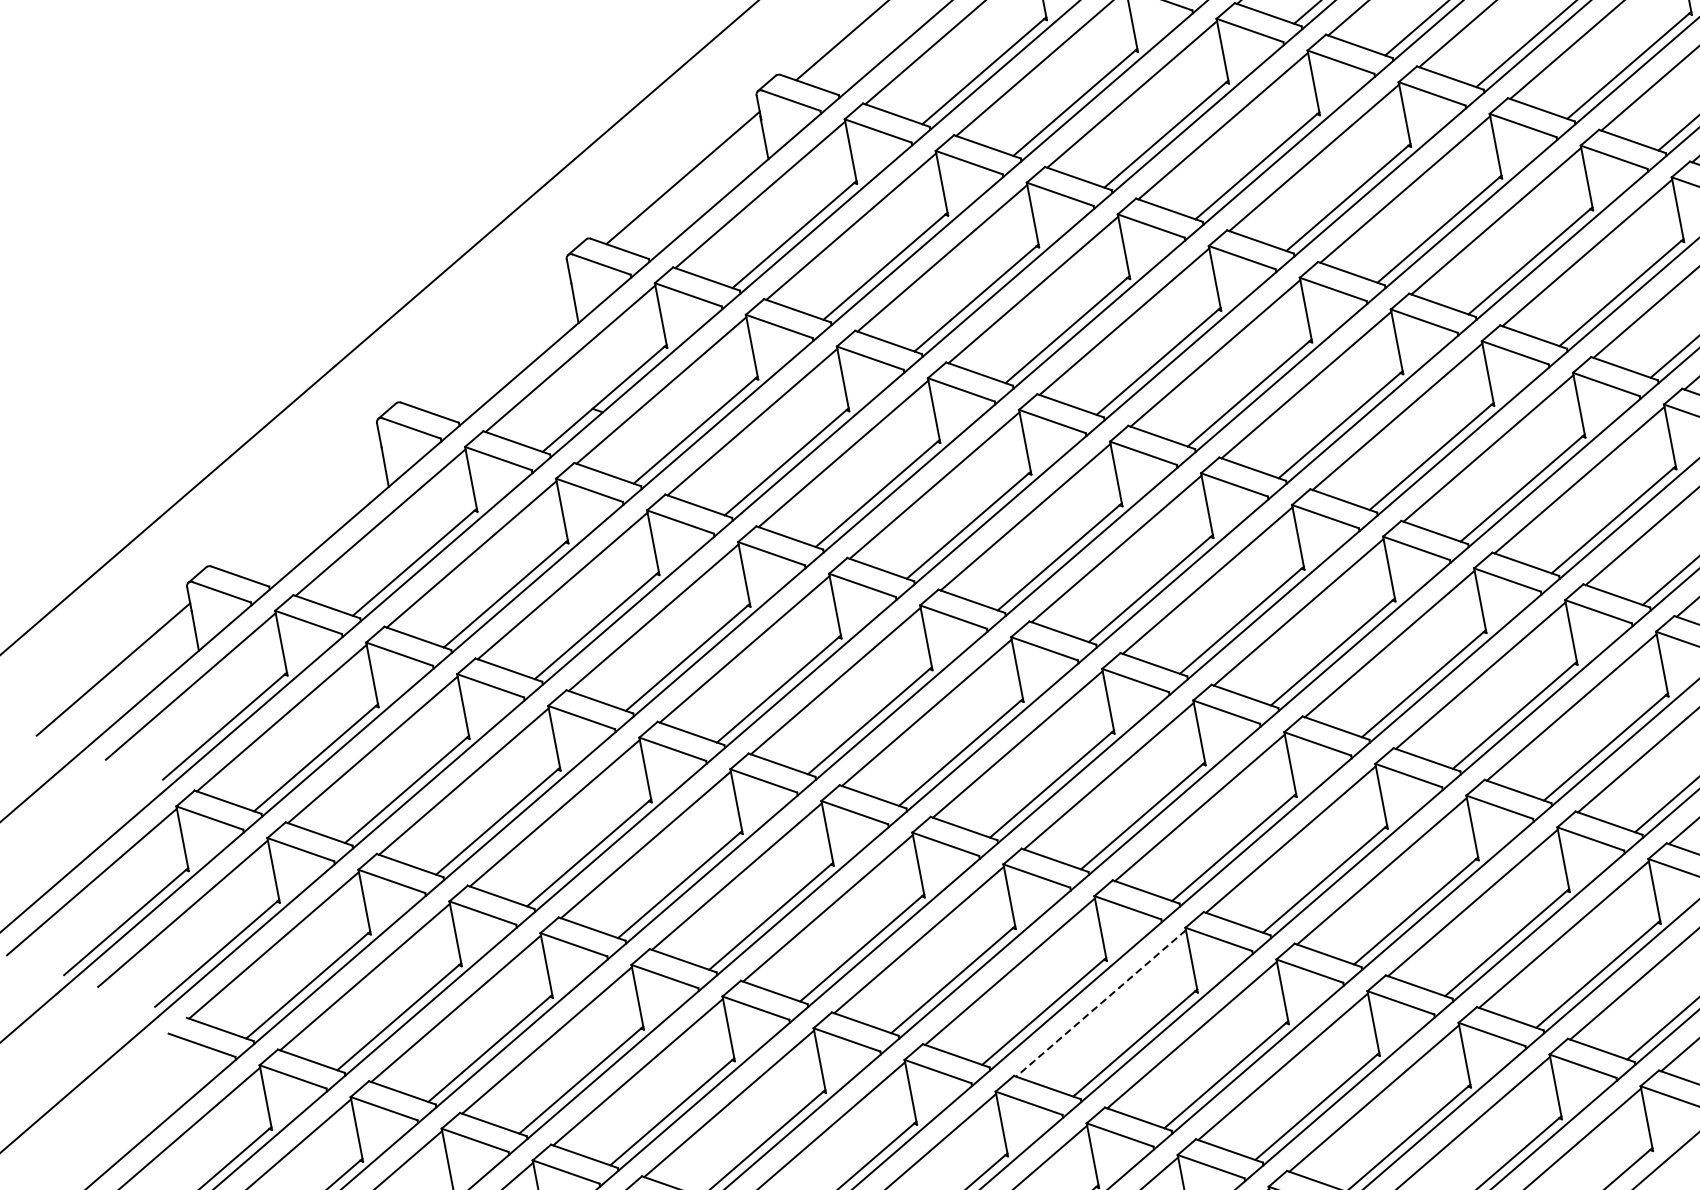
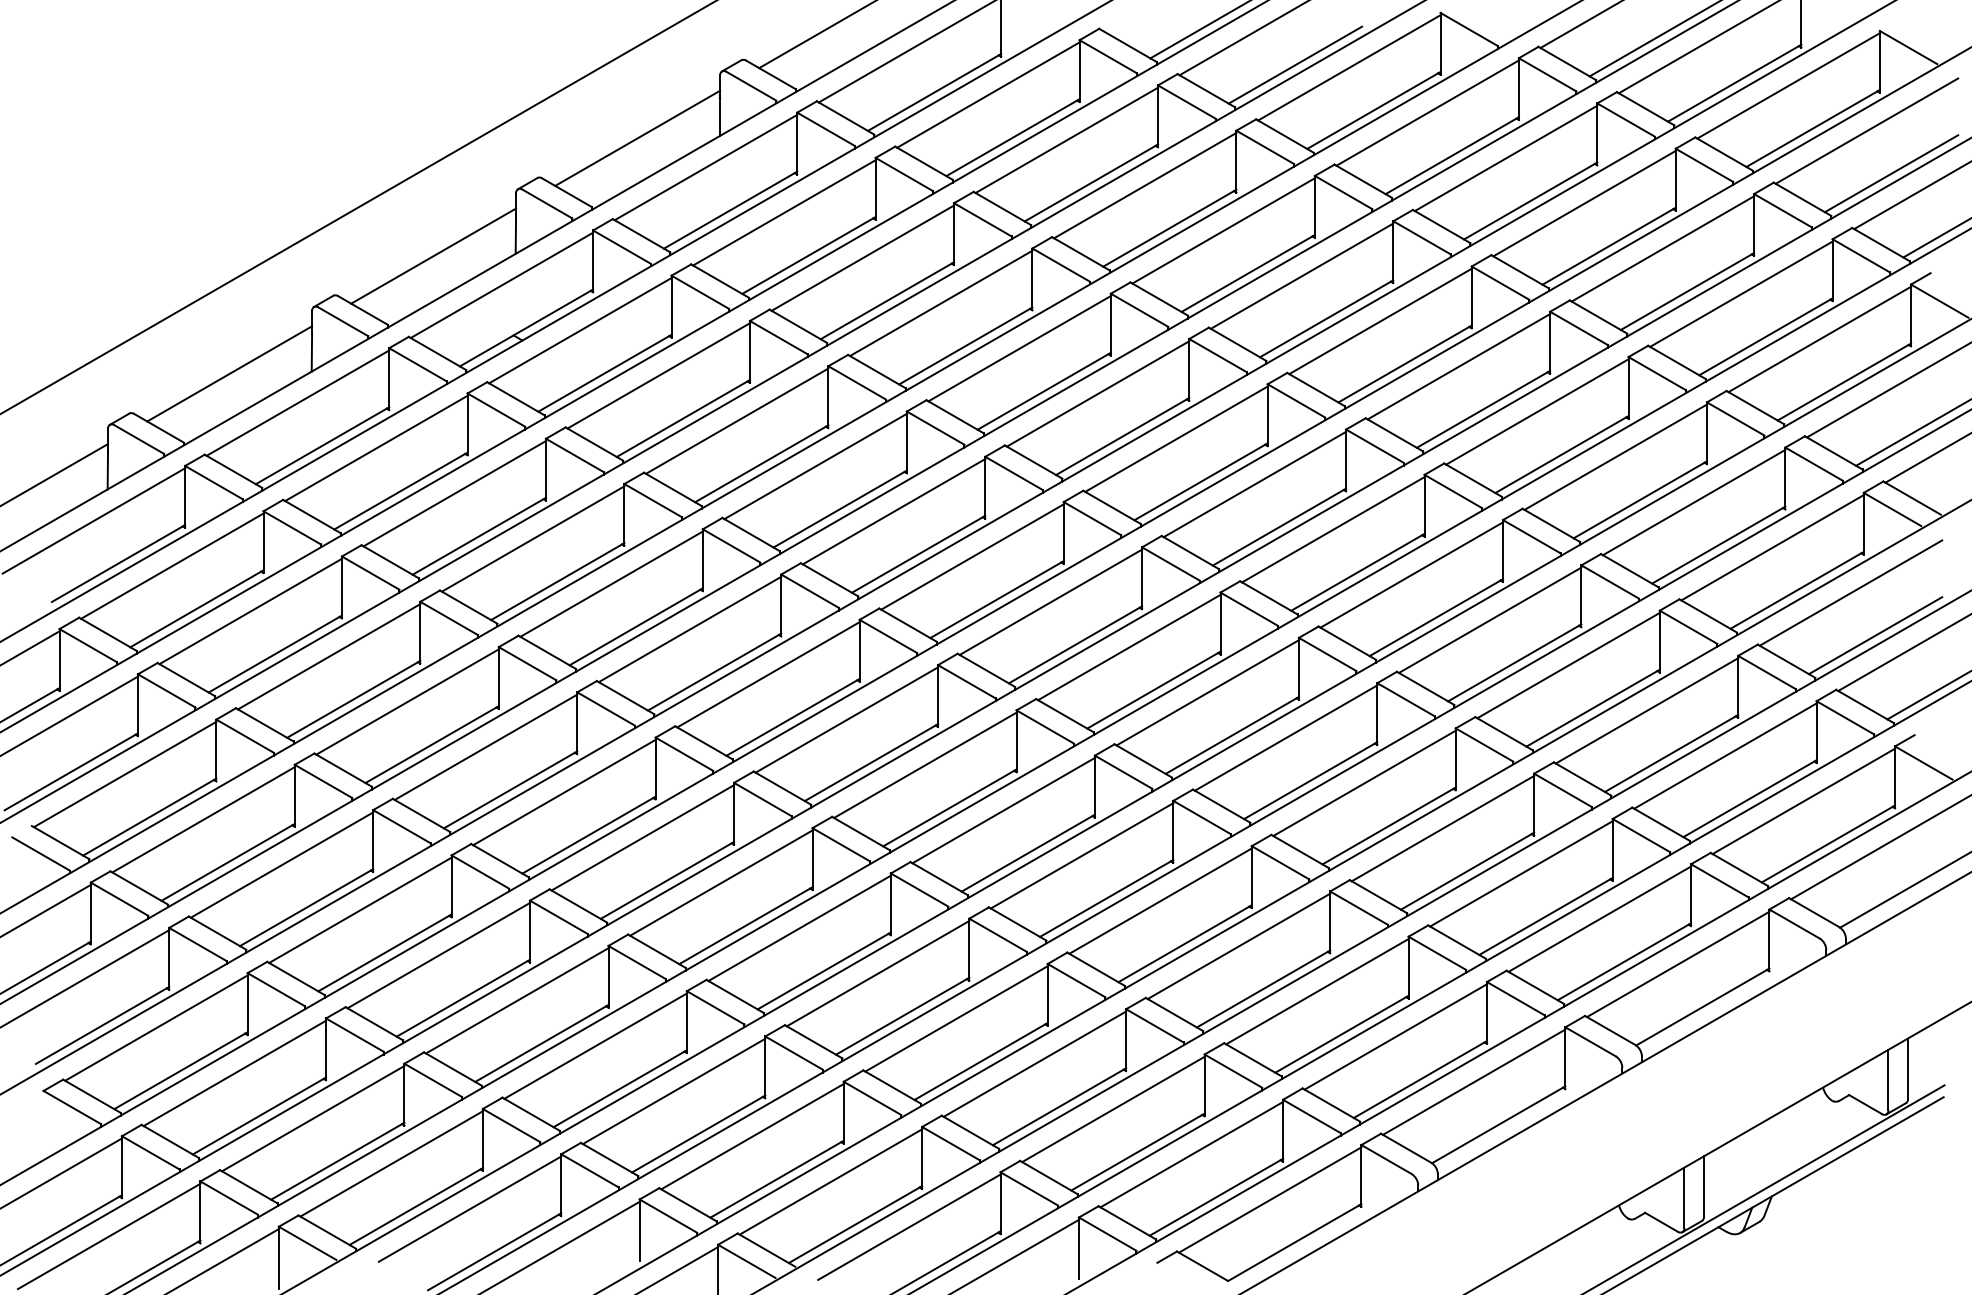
line: (492, 341) -> (433, 255), added
line: (303, 505) -> (229, 373), added
line: (1100, 1003) -> (877, 973), dashed -> solid

